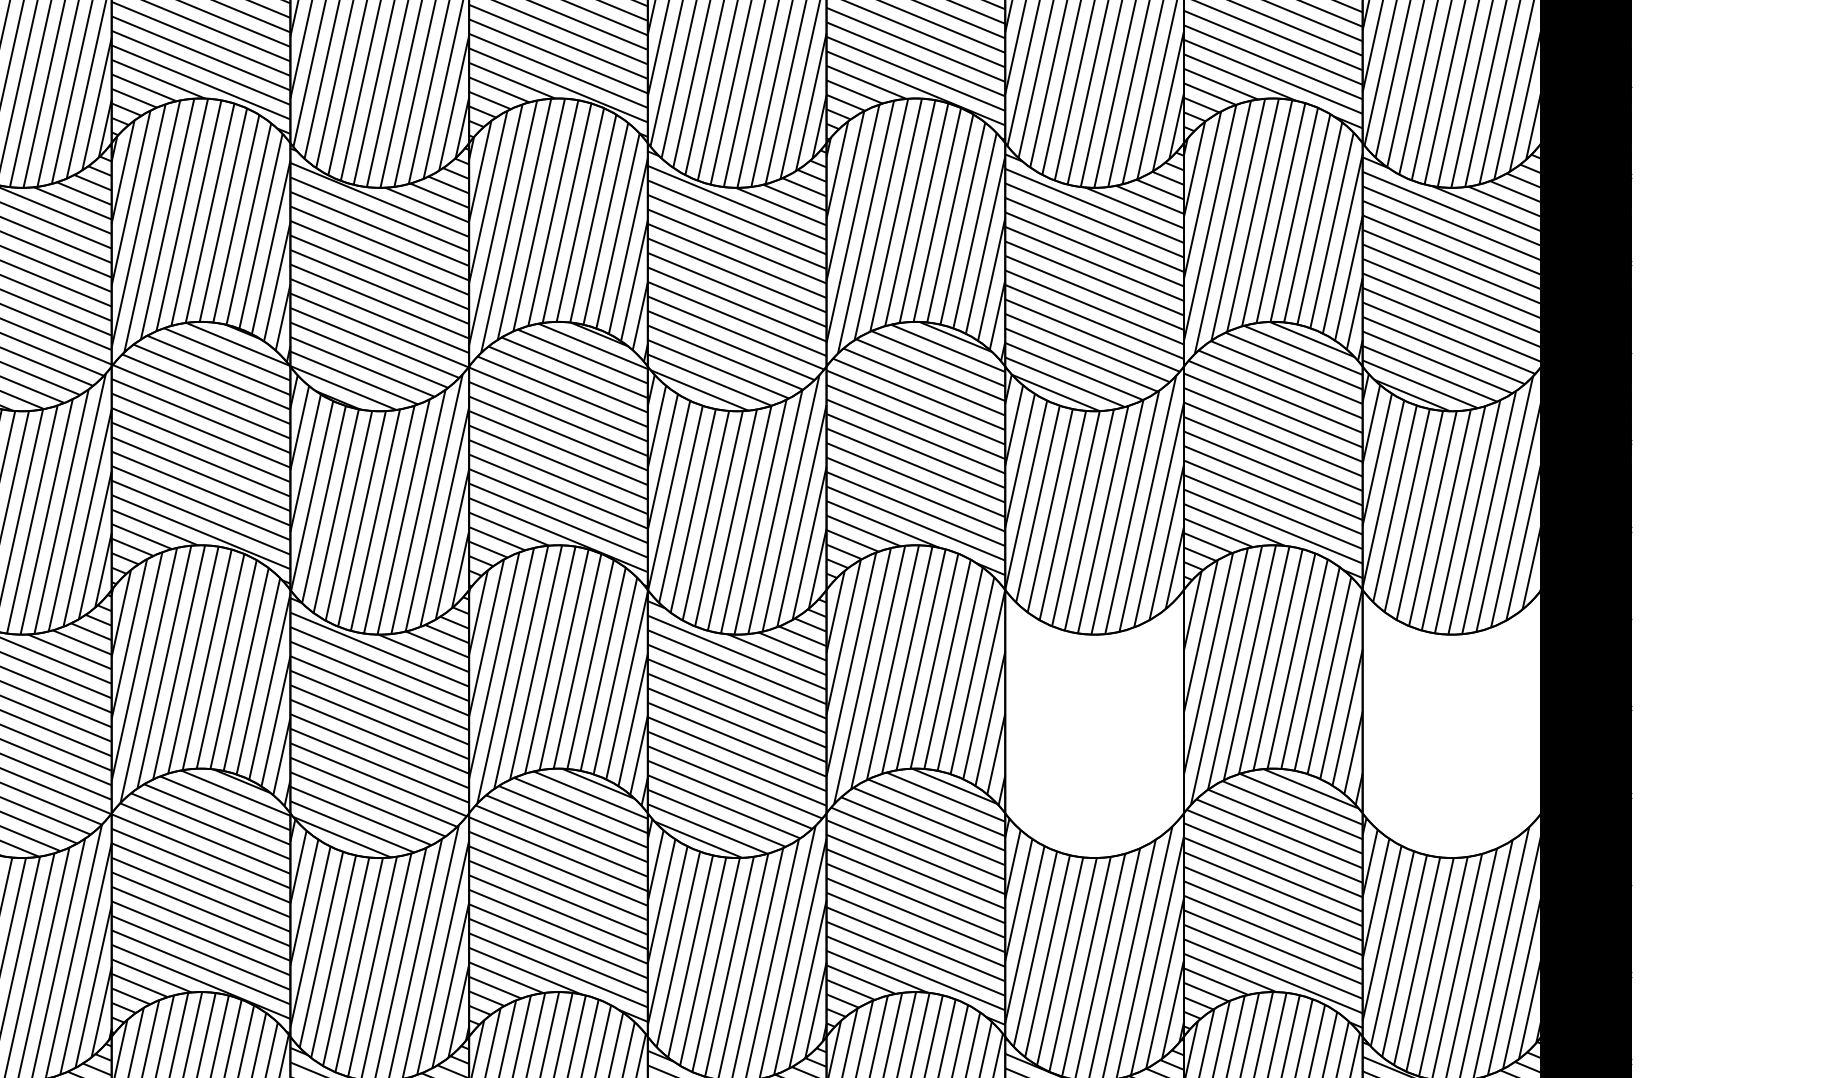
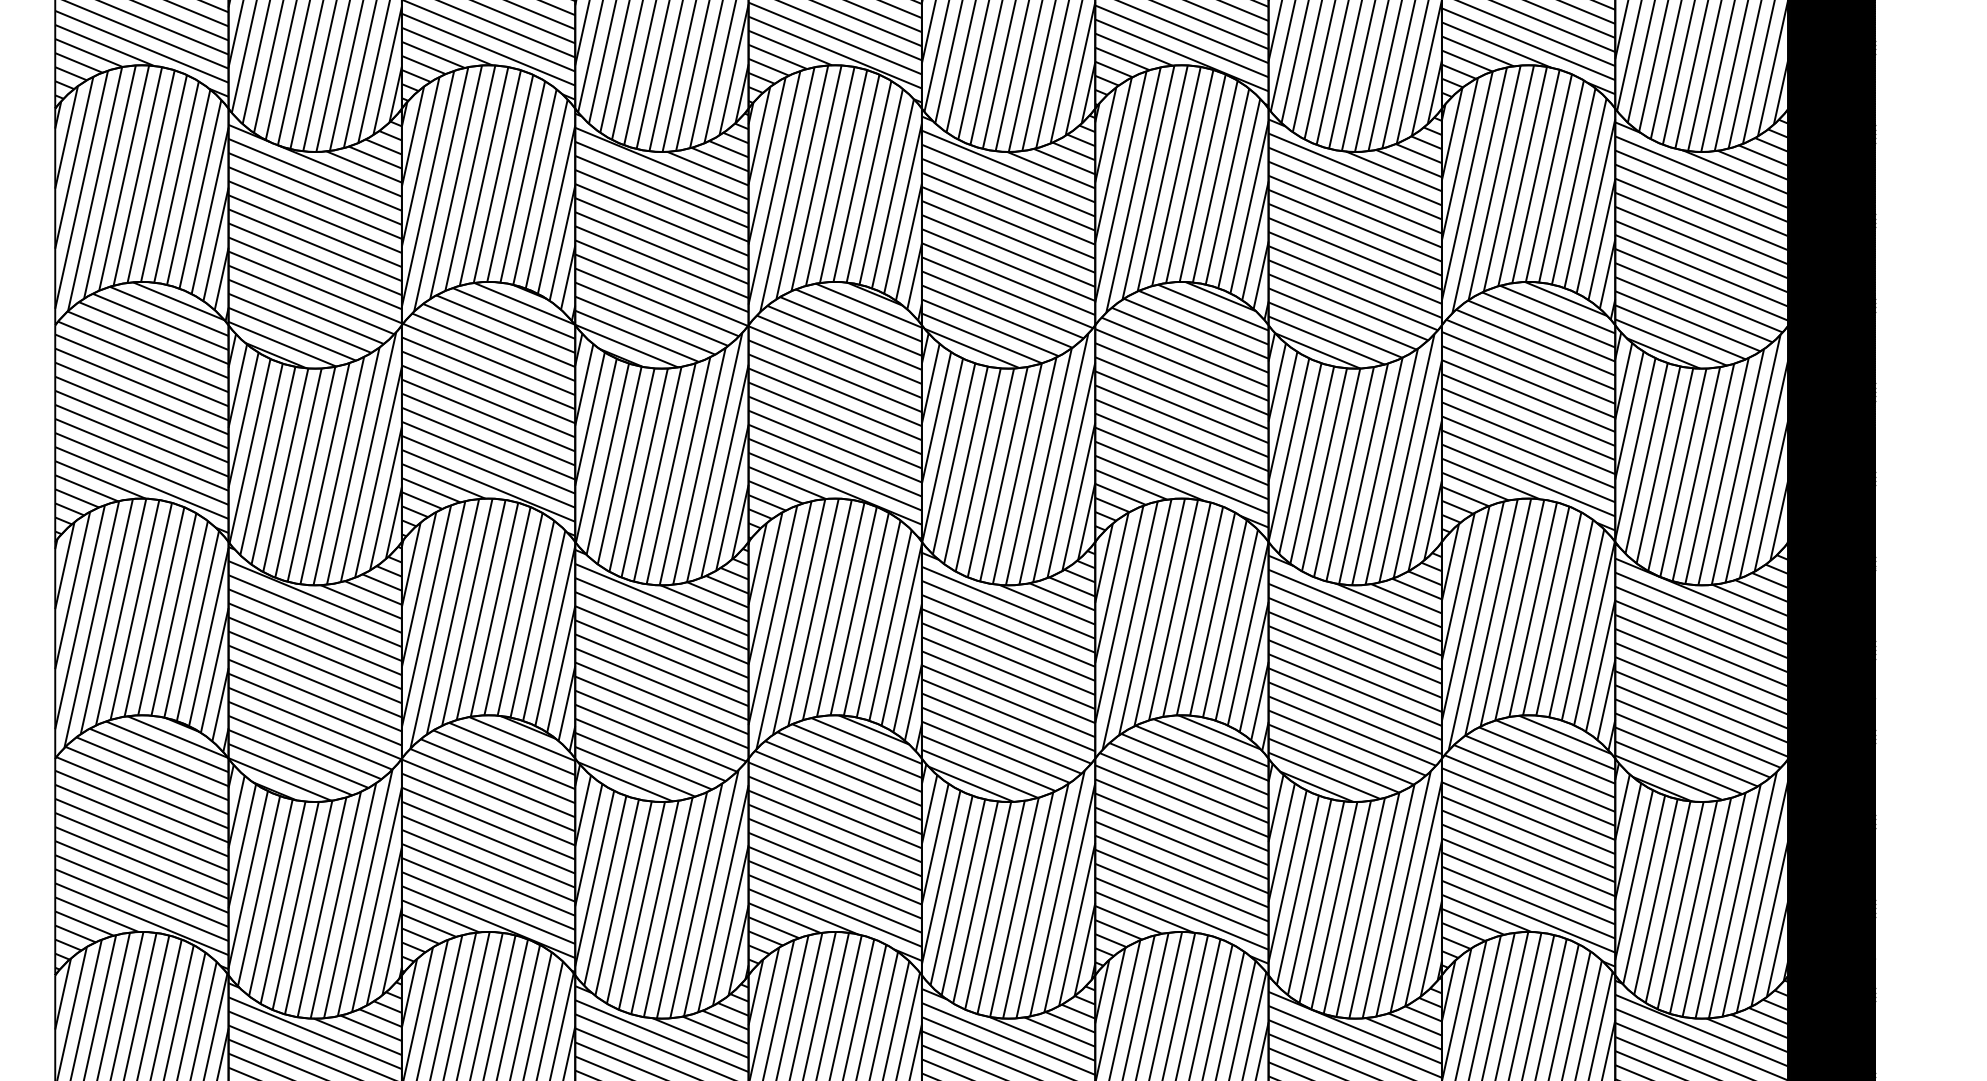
hatch: (1093, 723) -> (1354, 671), added
hatch: (1451, 724) -> (1701, 672), added

